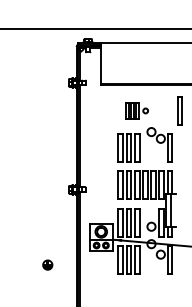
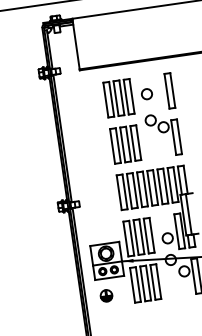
part: (136, 110) -> (128, 96), size x1.67
part: (179, 110) -> (169, 90), moved
part: (47, 264) -> (106, 295), moved

